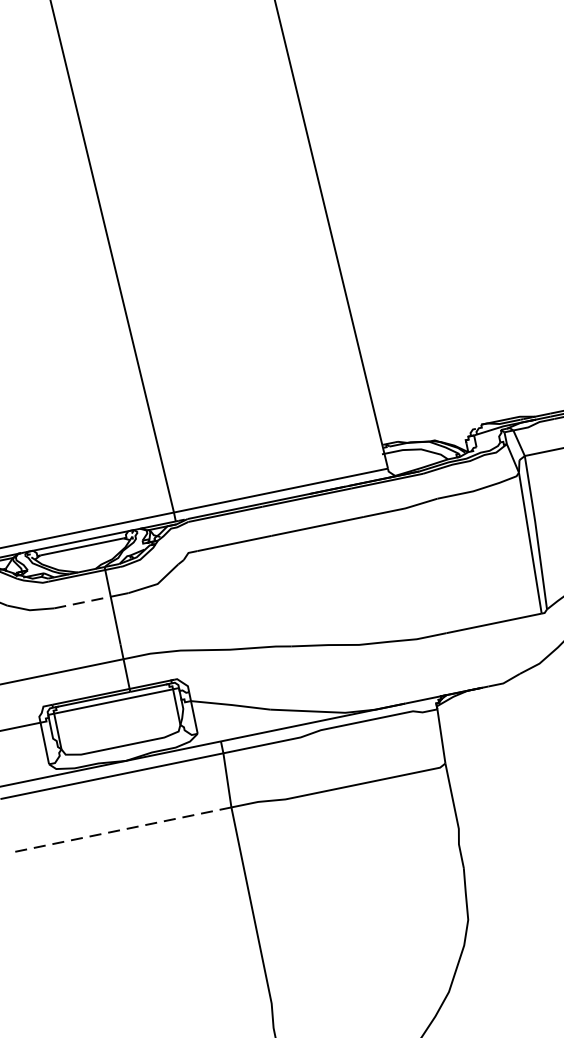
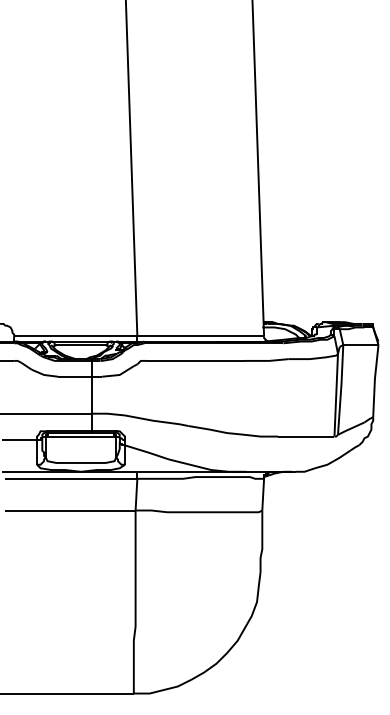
line: (81, 602) -> (74, 376), dashed -> solid
line: (119, 830) -> (69, 510), dashed -> solid

